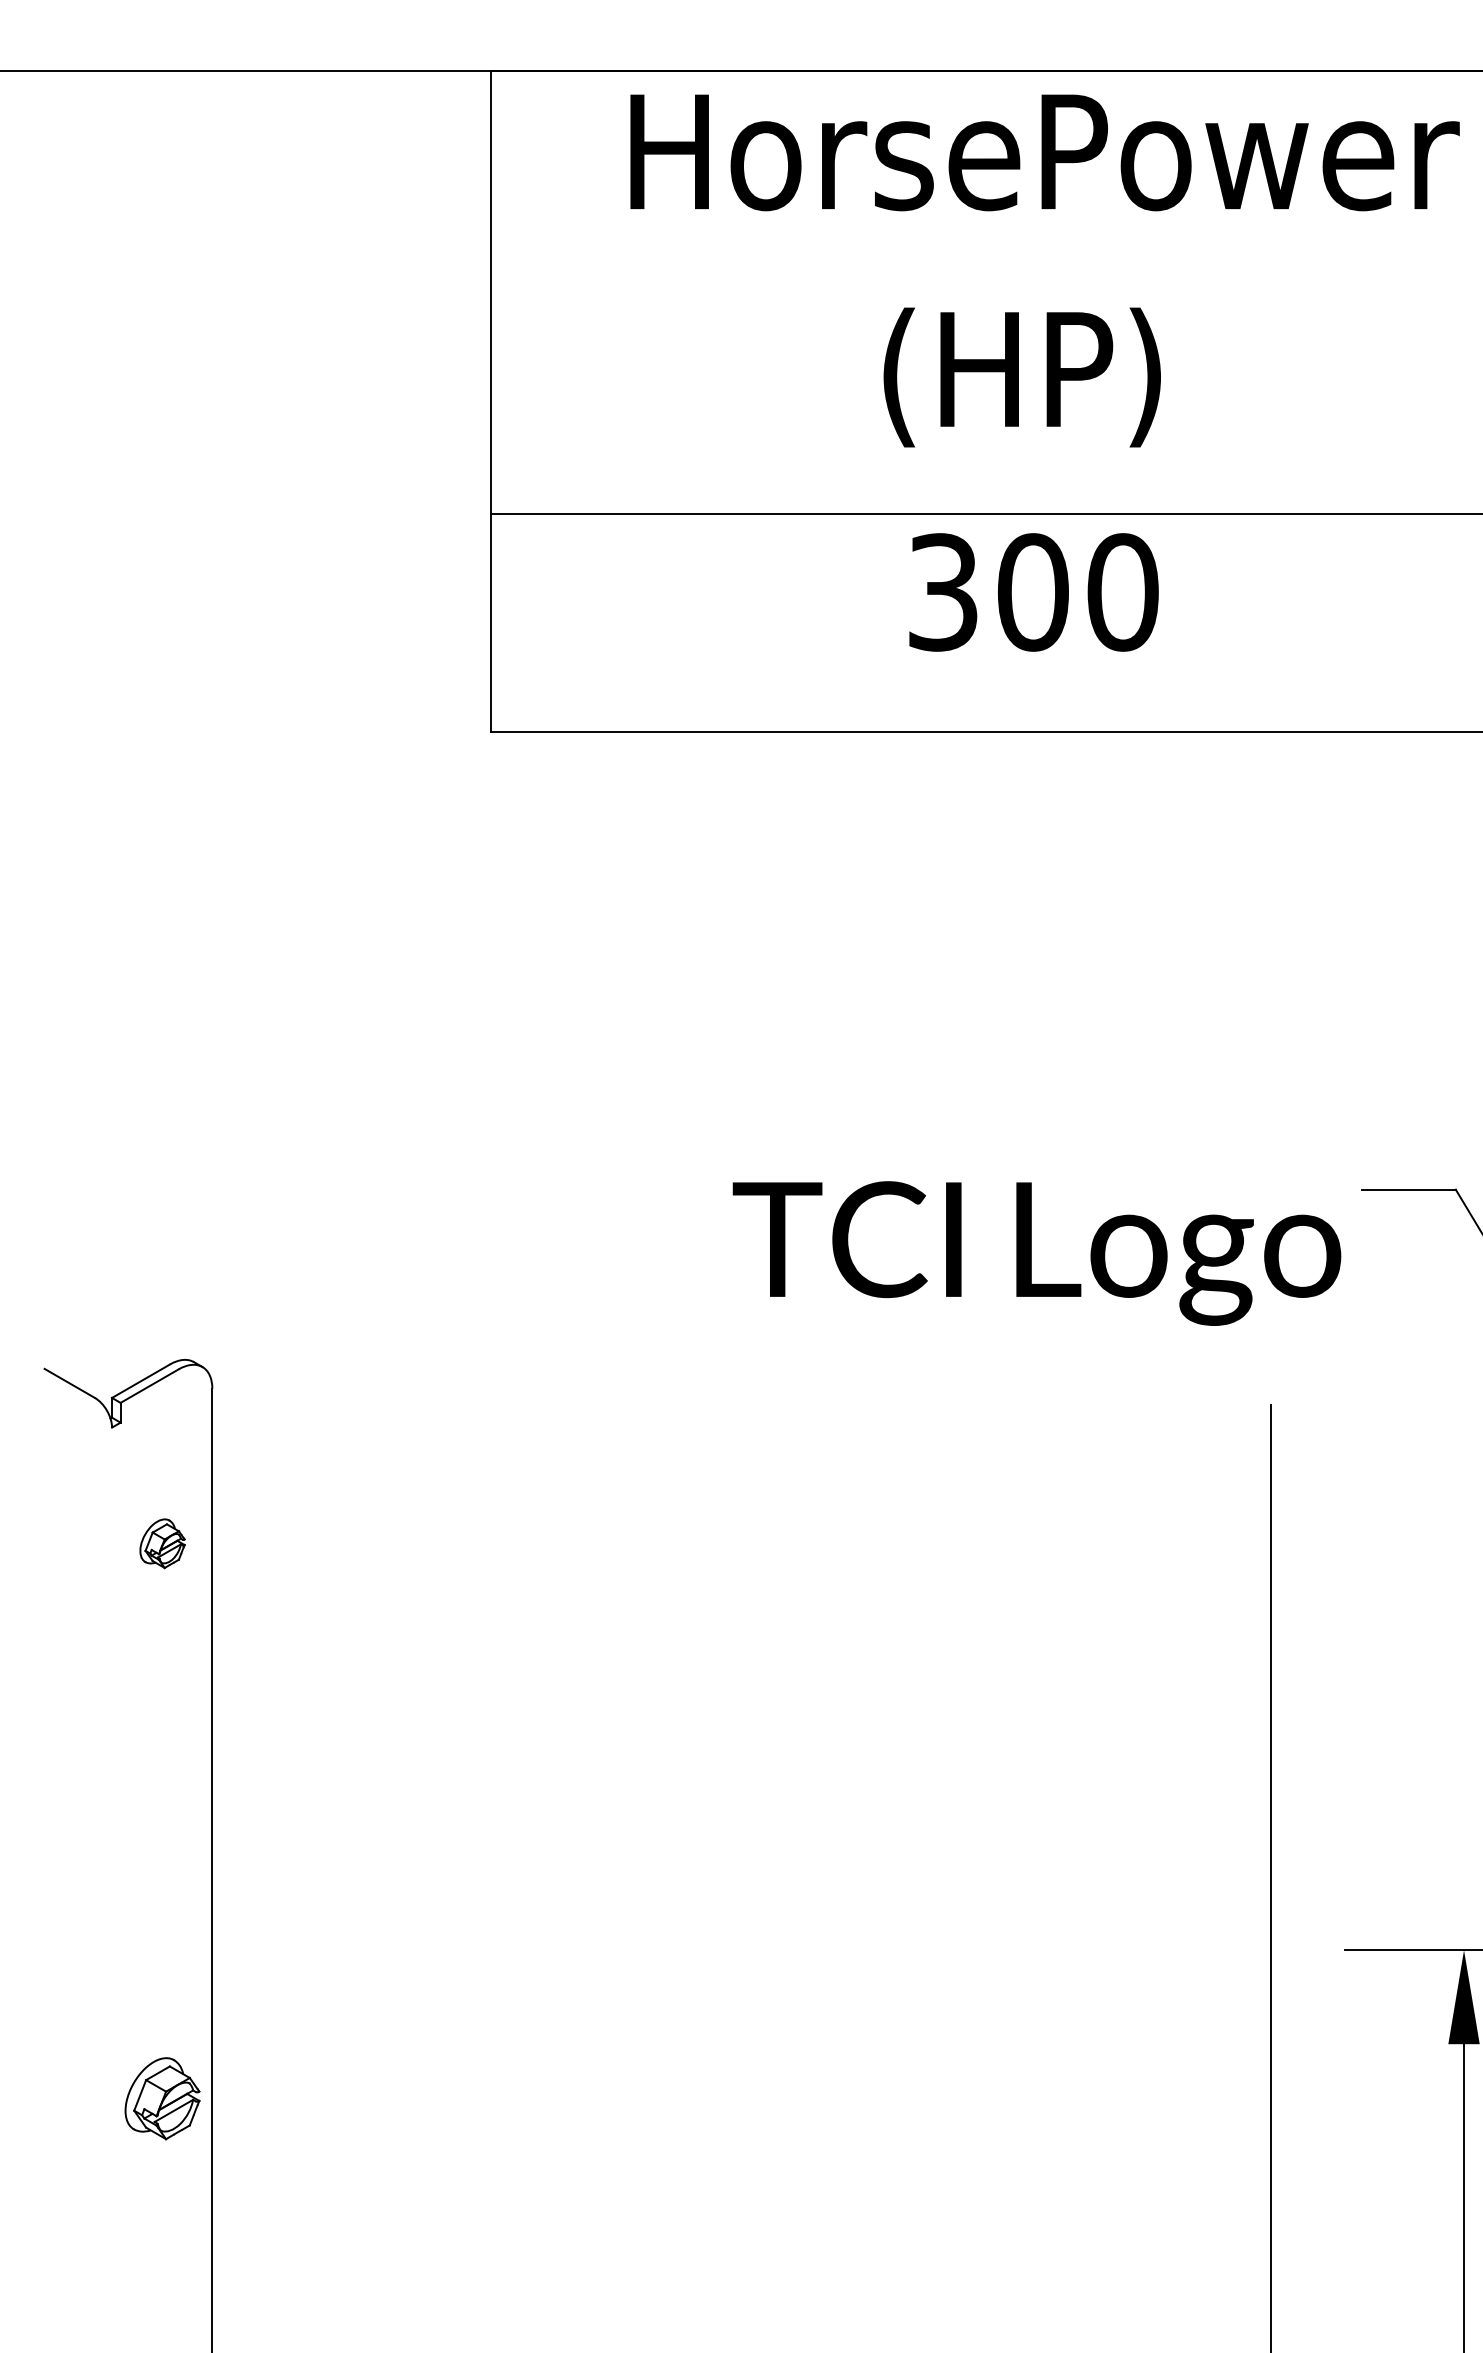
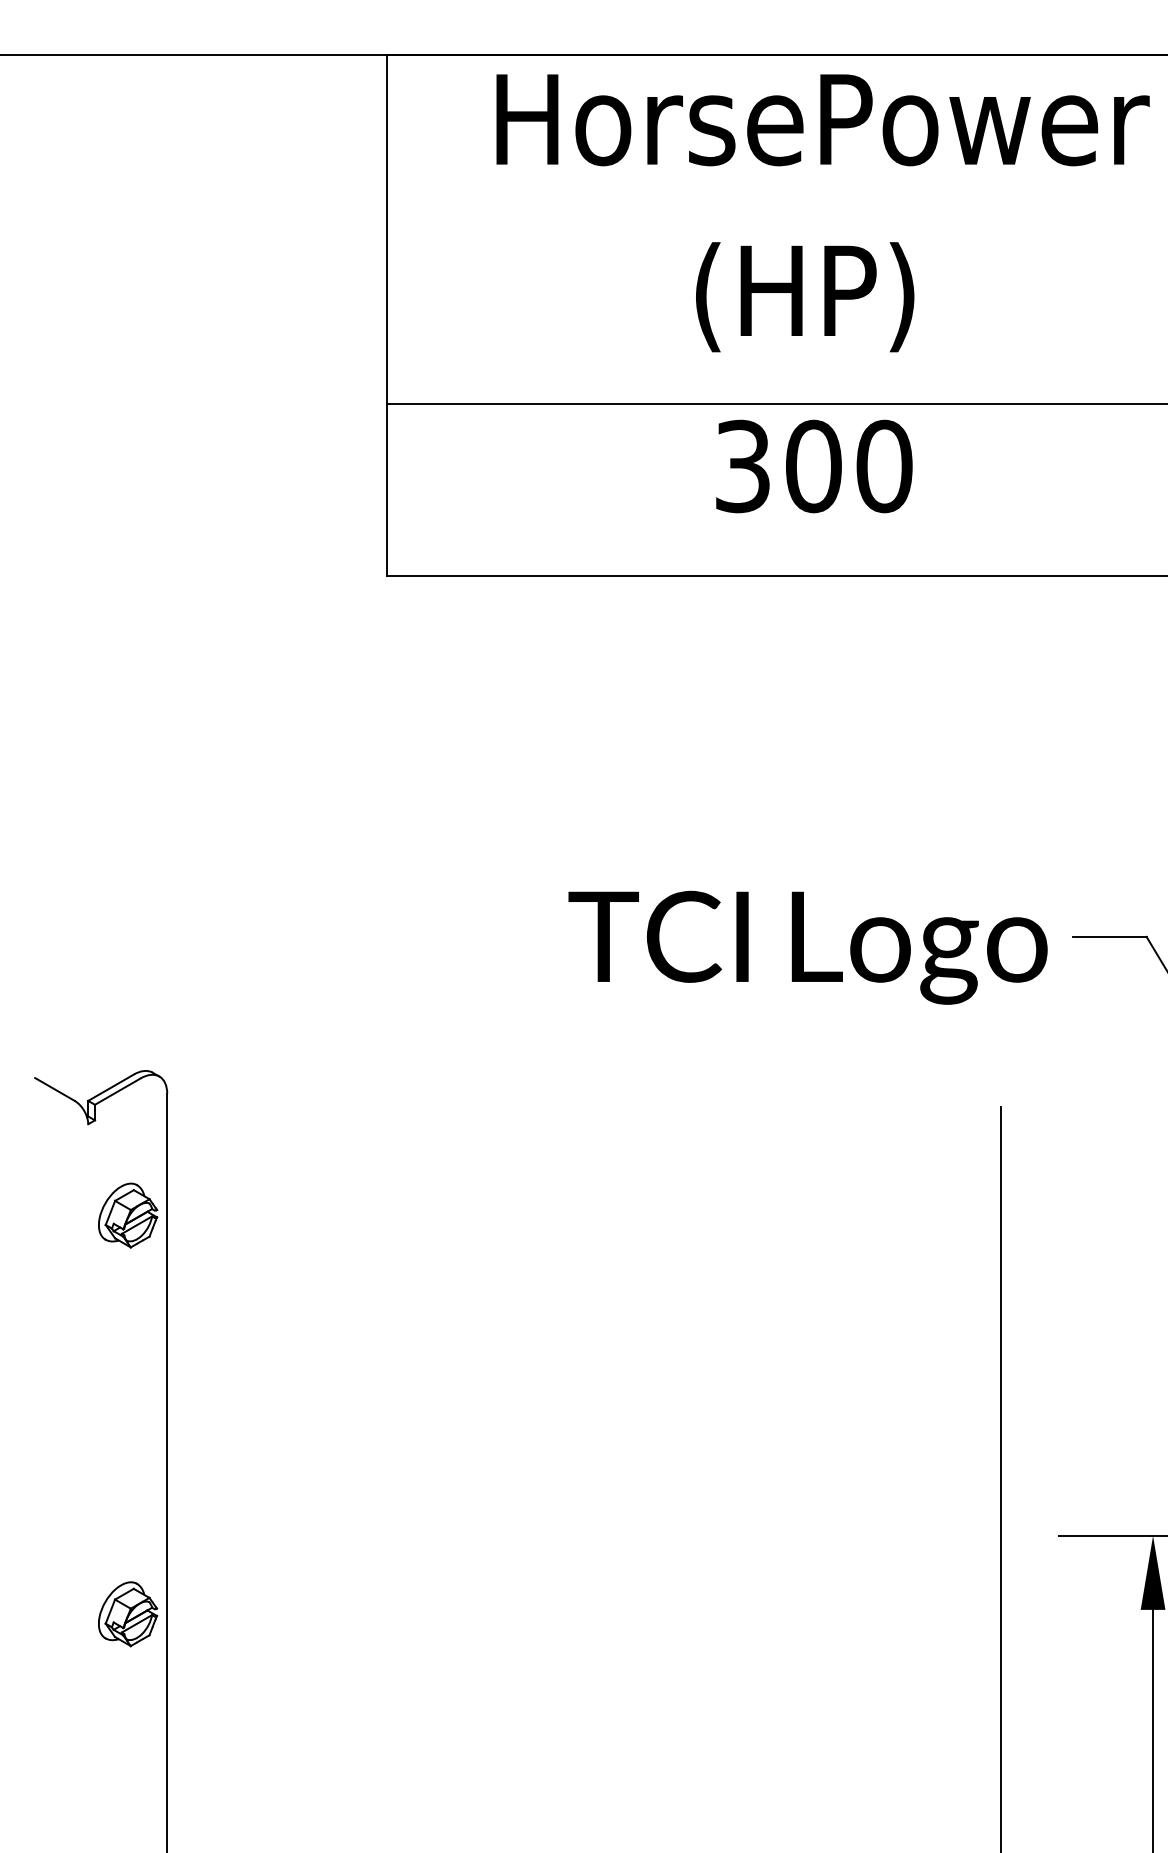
text: (1036, 1253) -> (807, 947), moved
part: (162, 1543) -> (127, 1215), size x1.67
part: (162, 2098) -> (127, 1614), moved

